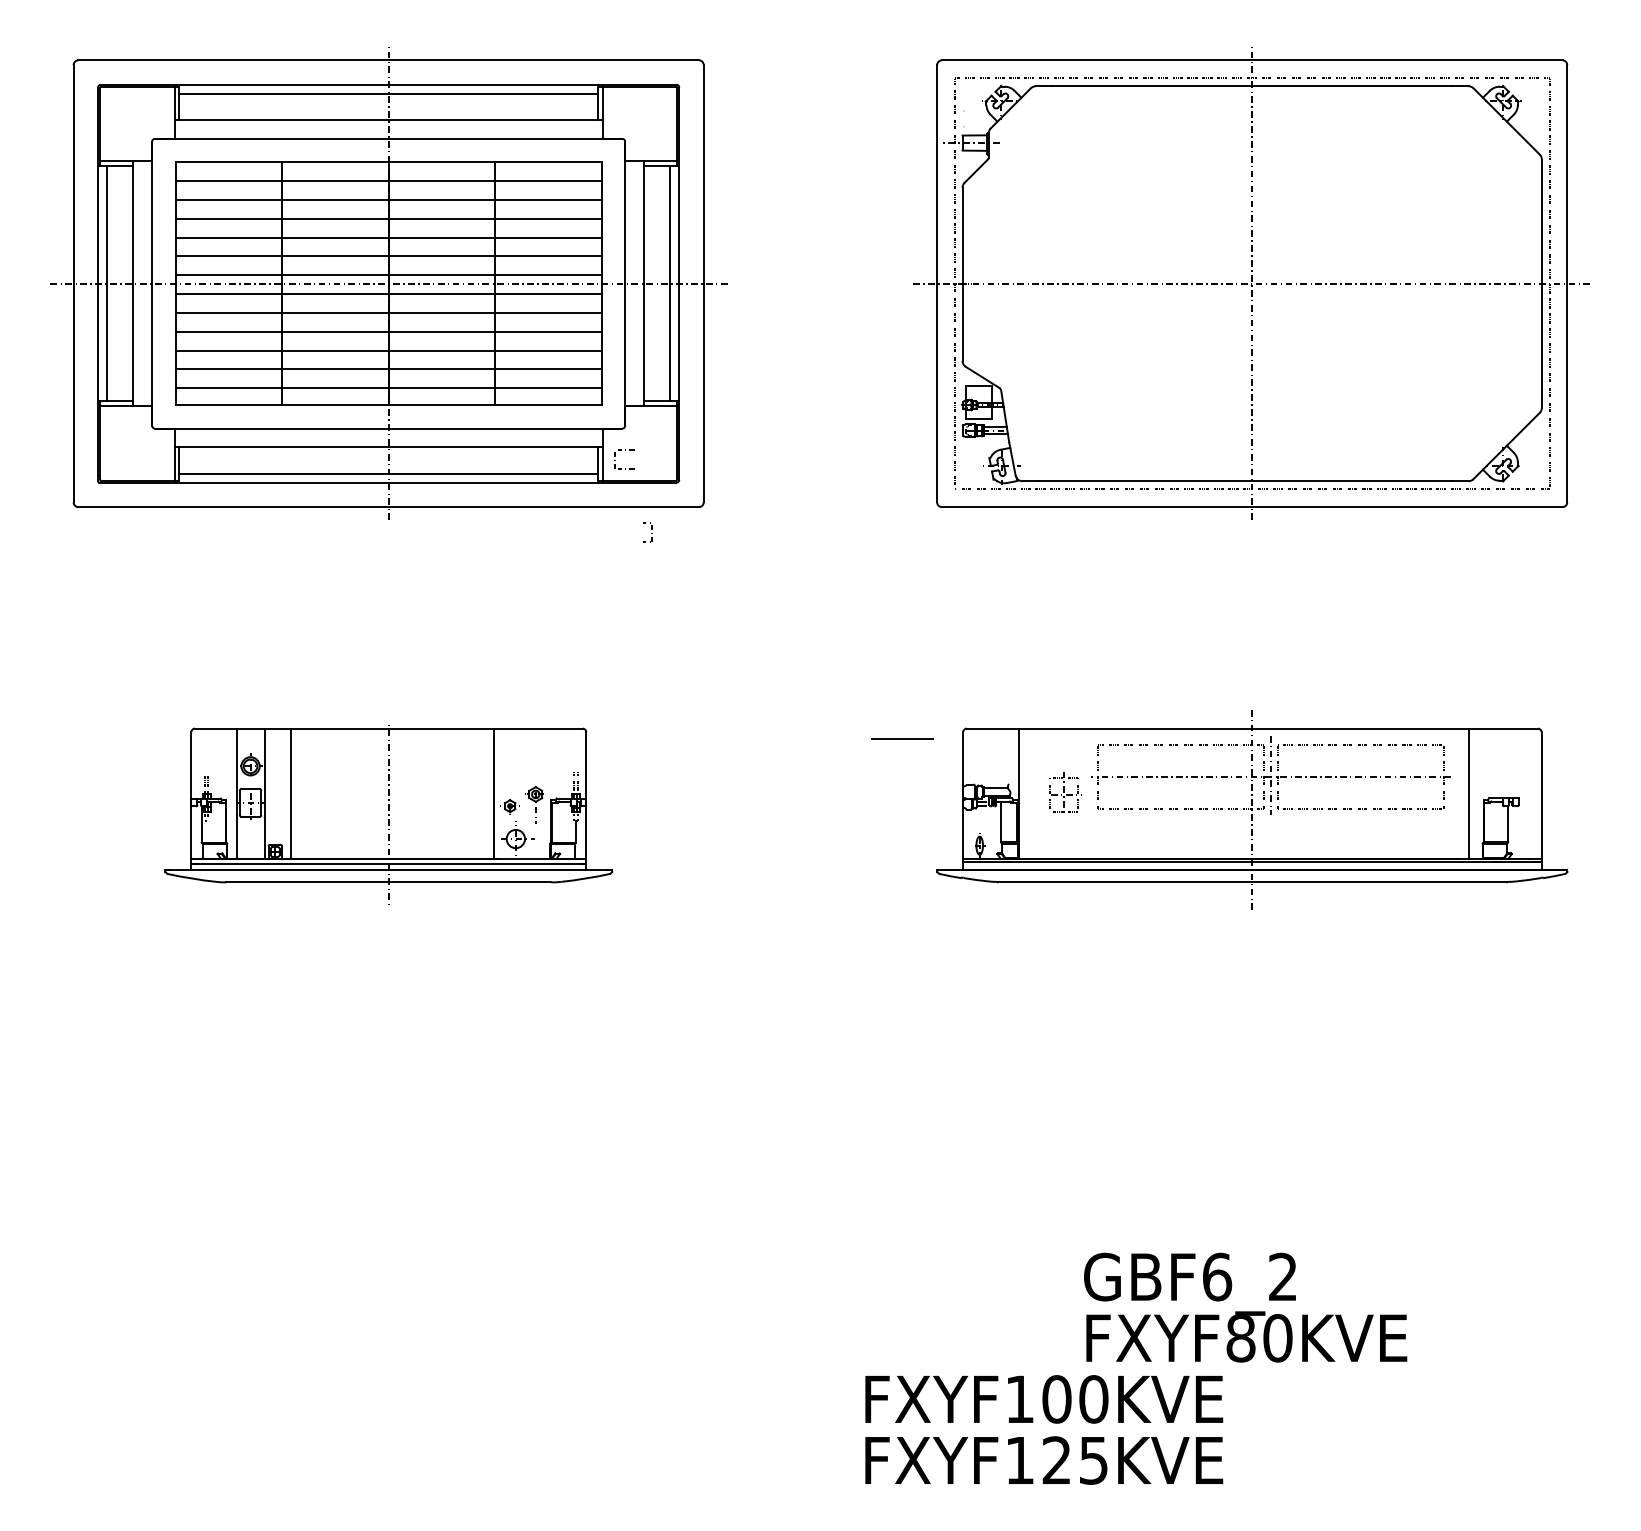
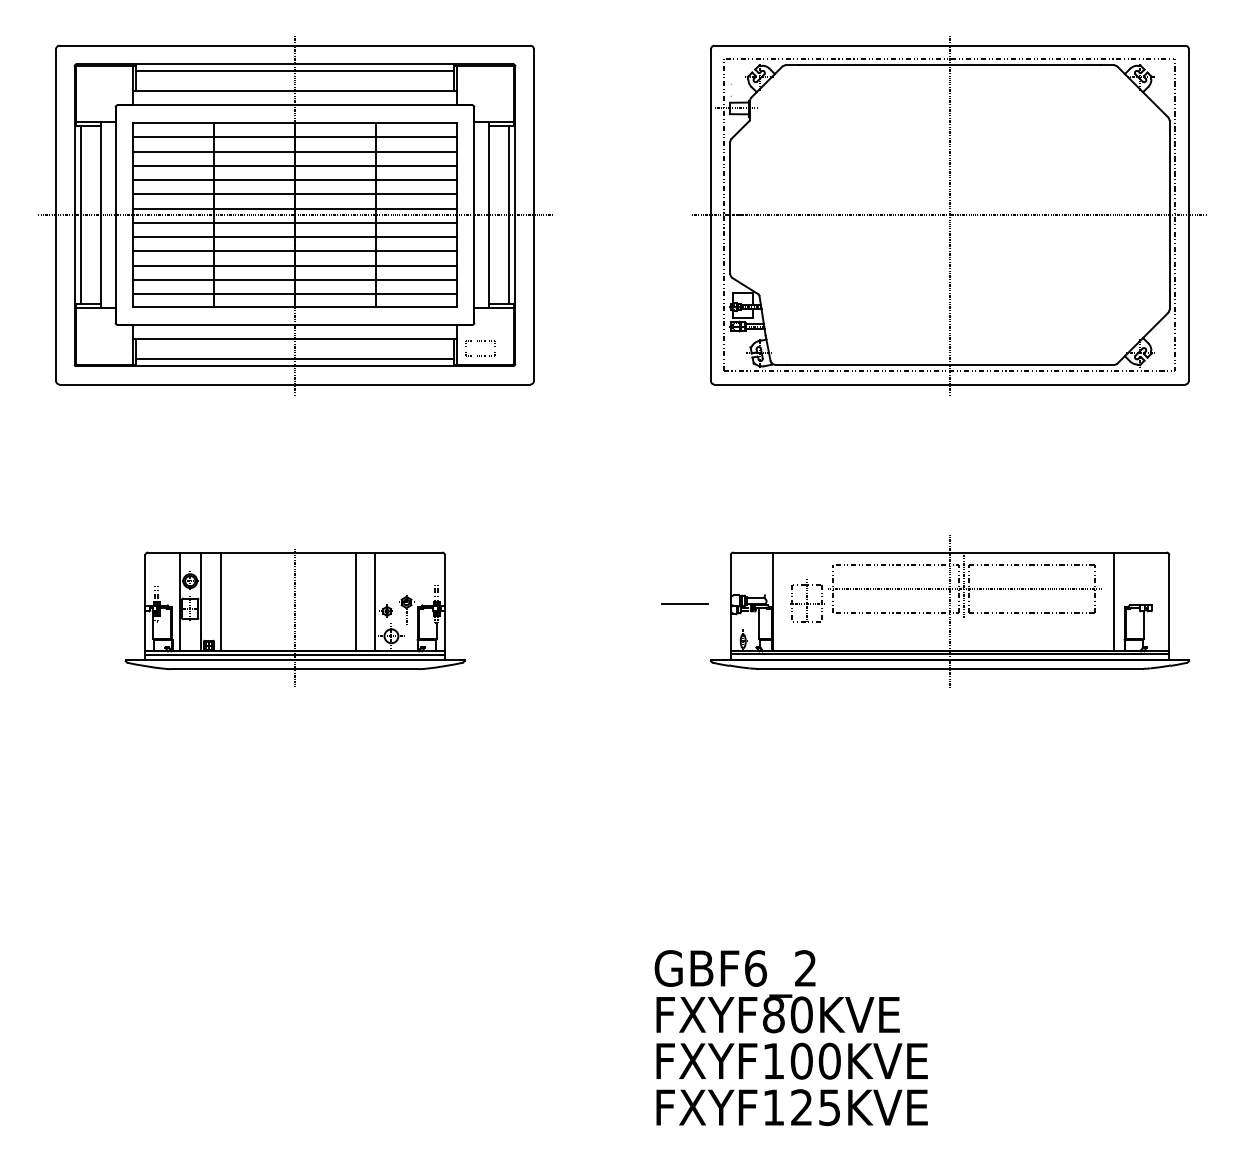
part: (647, 532) -> (491, 348), moved
line: (902, 738) -> (684, 603), moved
part: (1064, 792) -> (807, 600), size x1.43
line: (468, 794) -> (355, 602), added
text: (1245, 1307) -> (777, 991), moved

